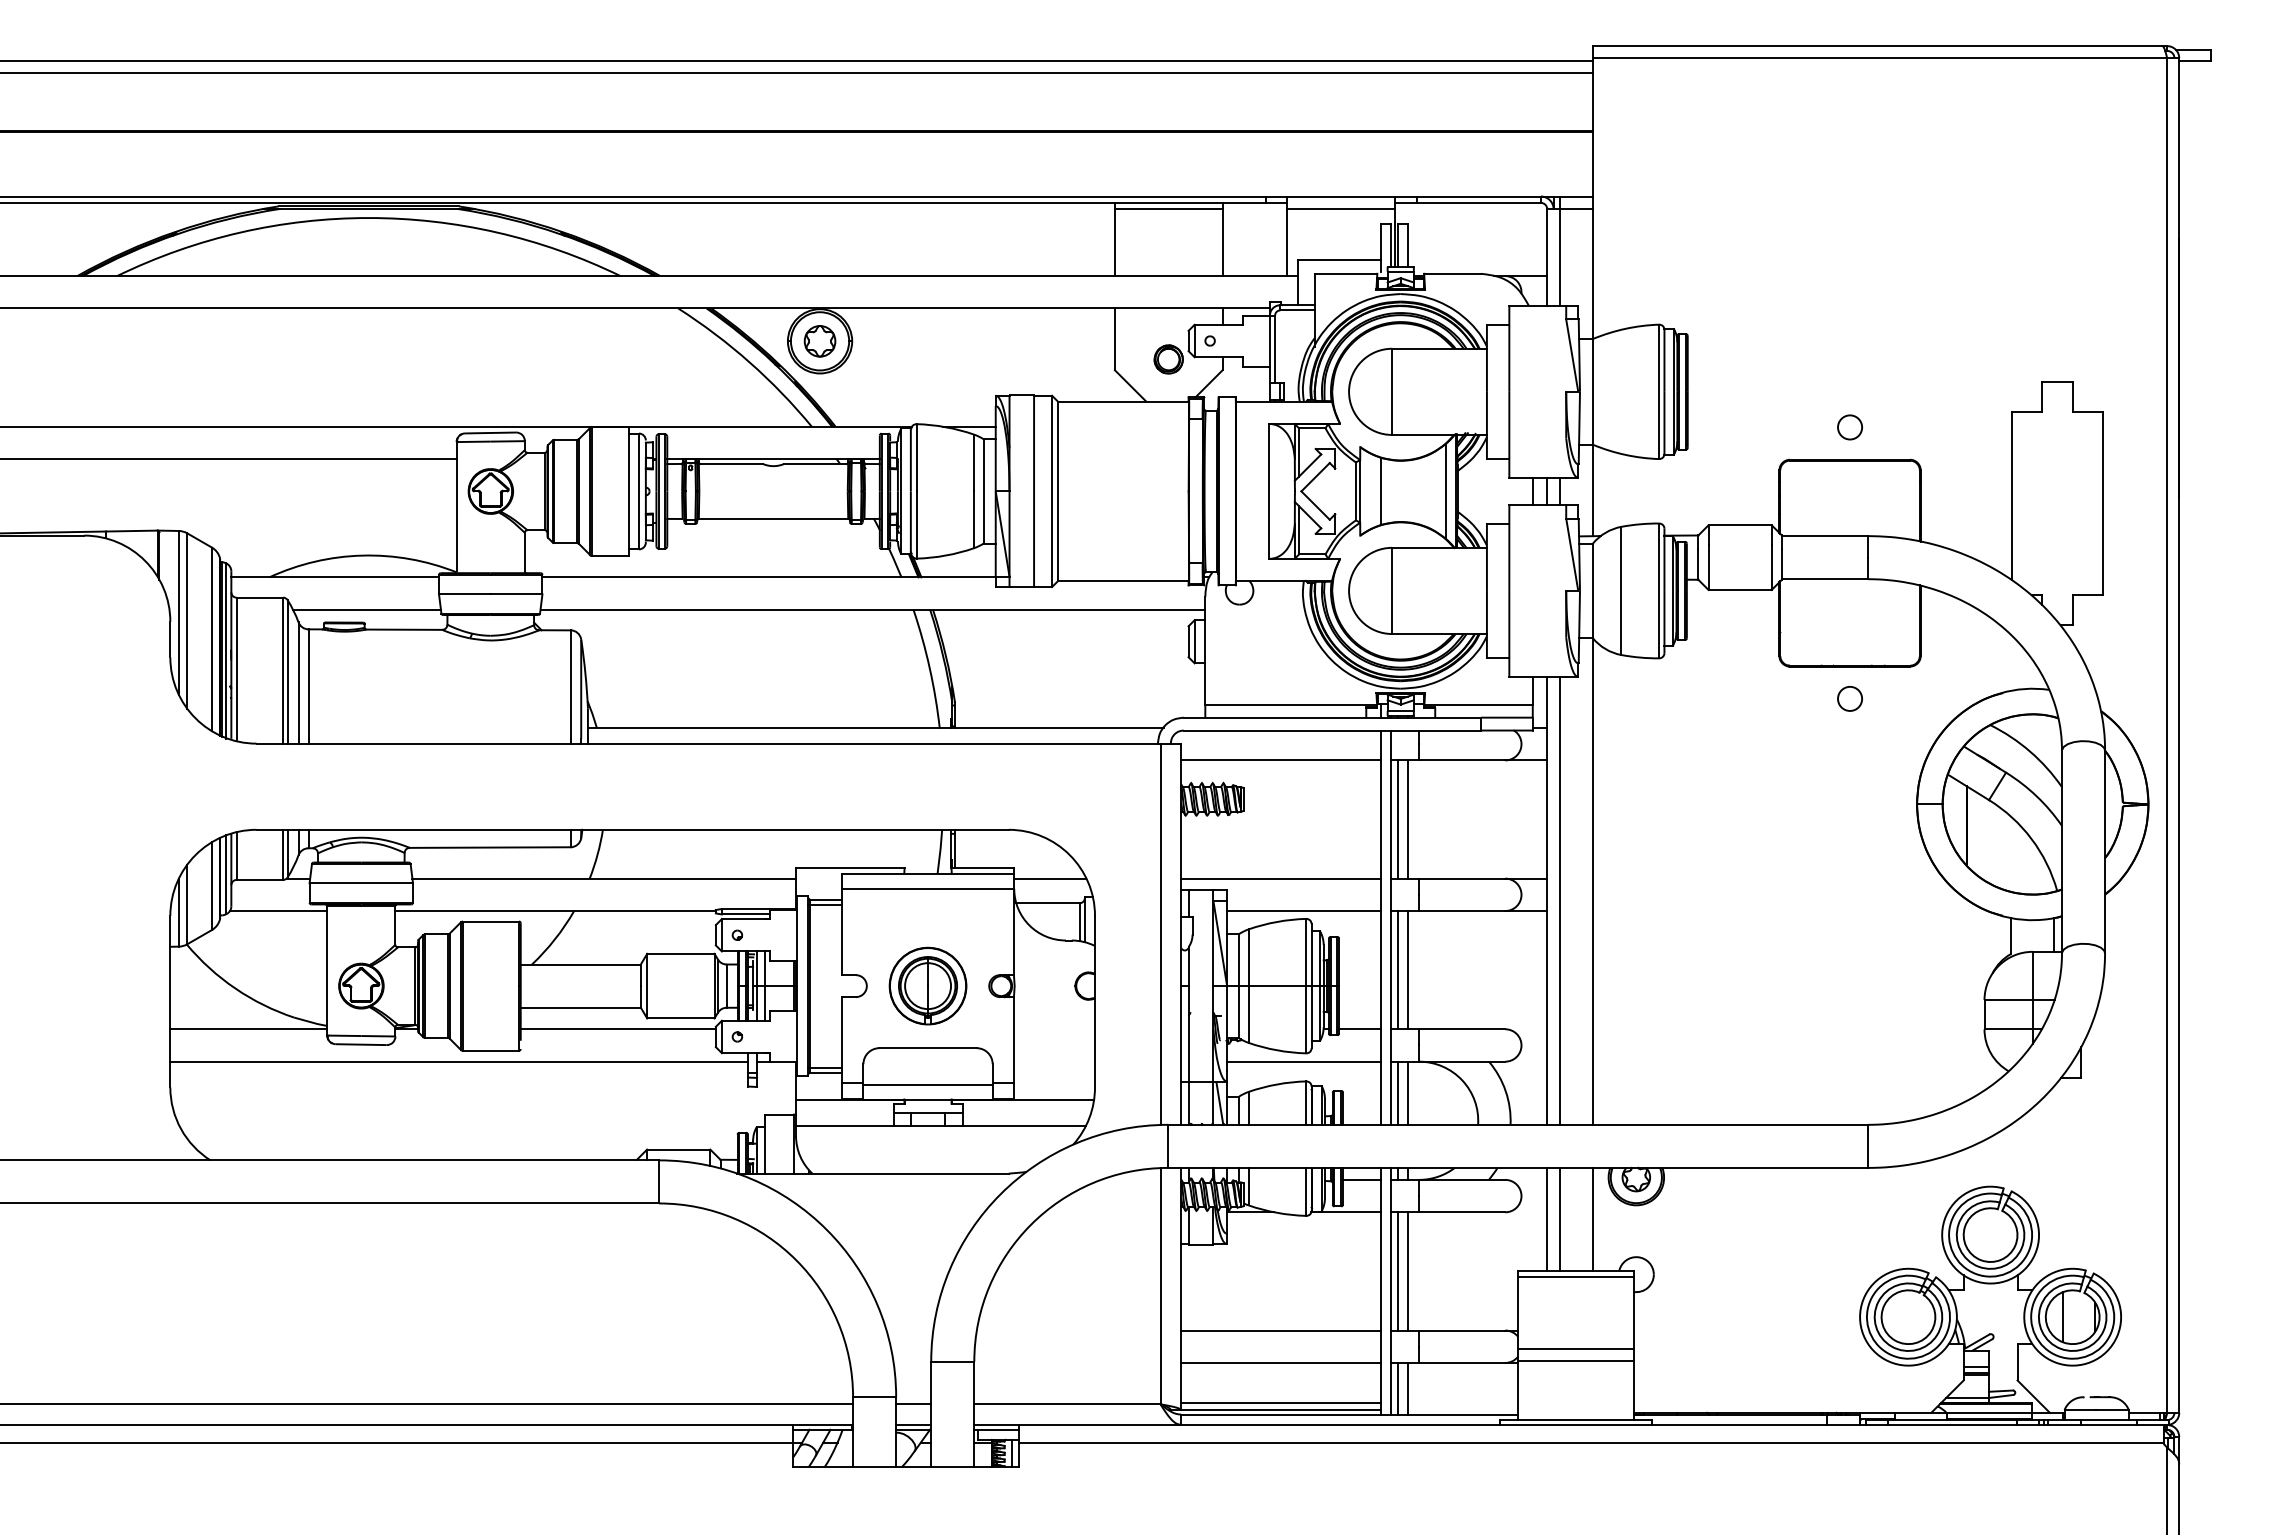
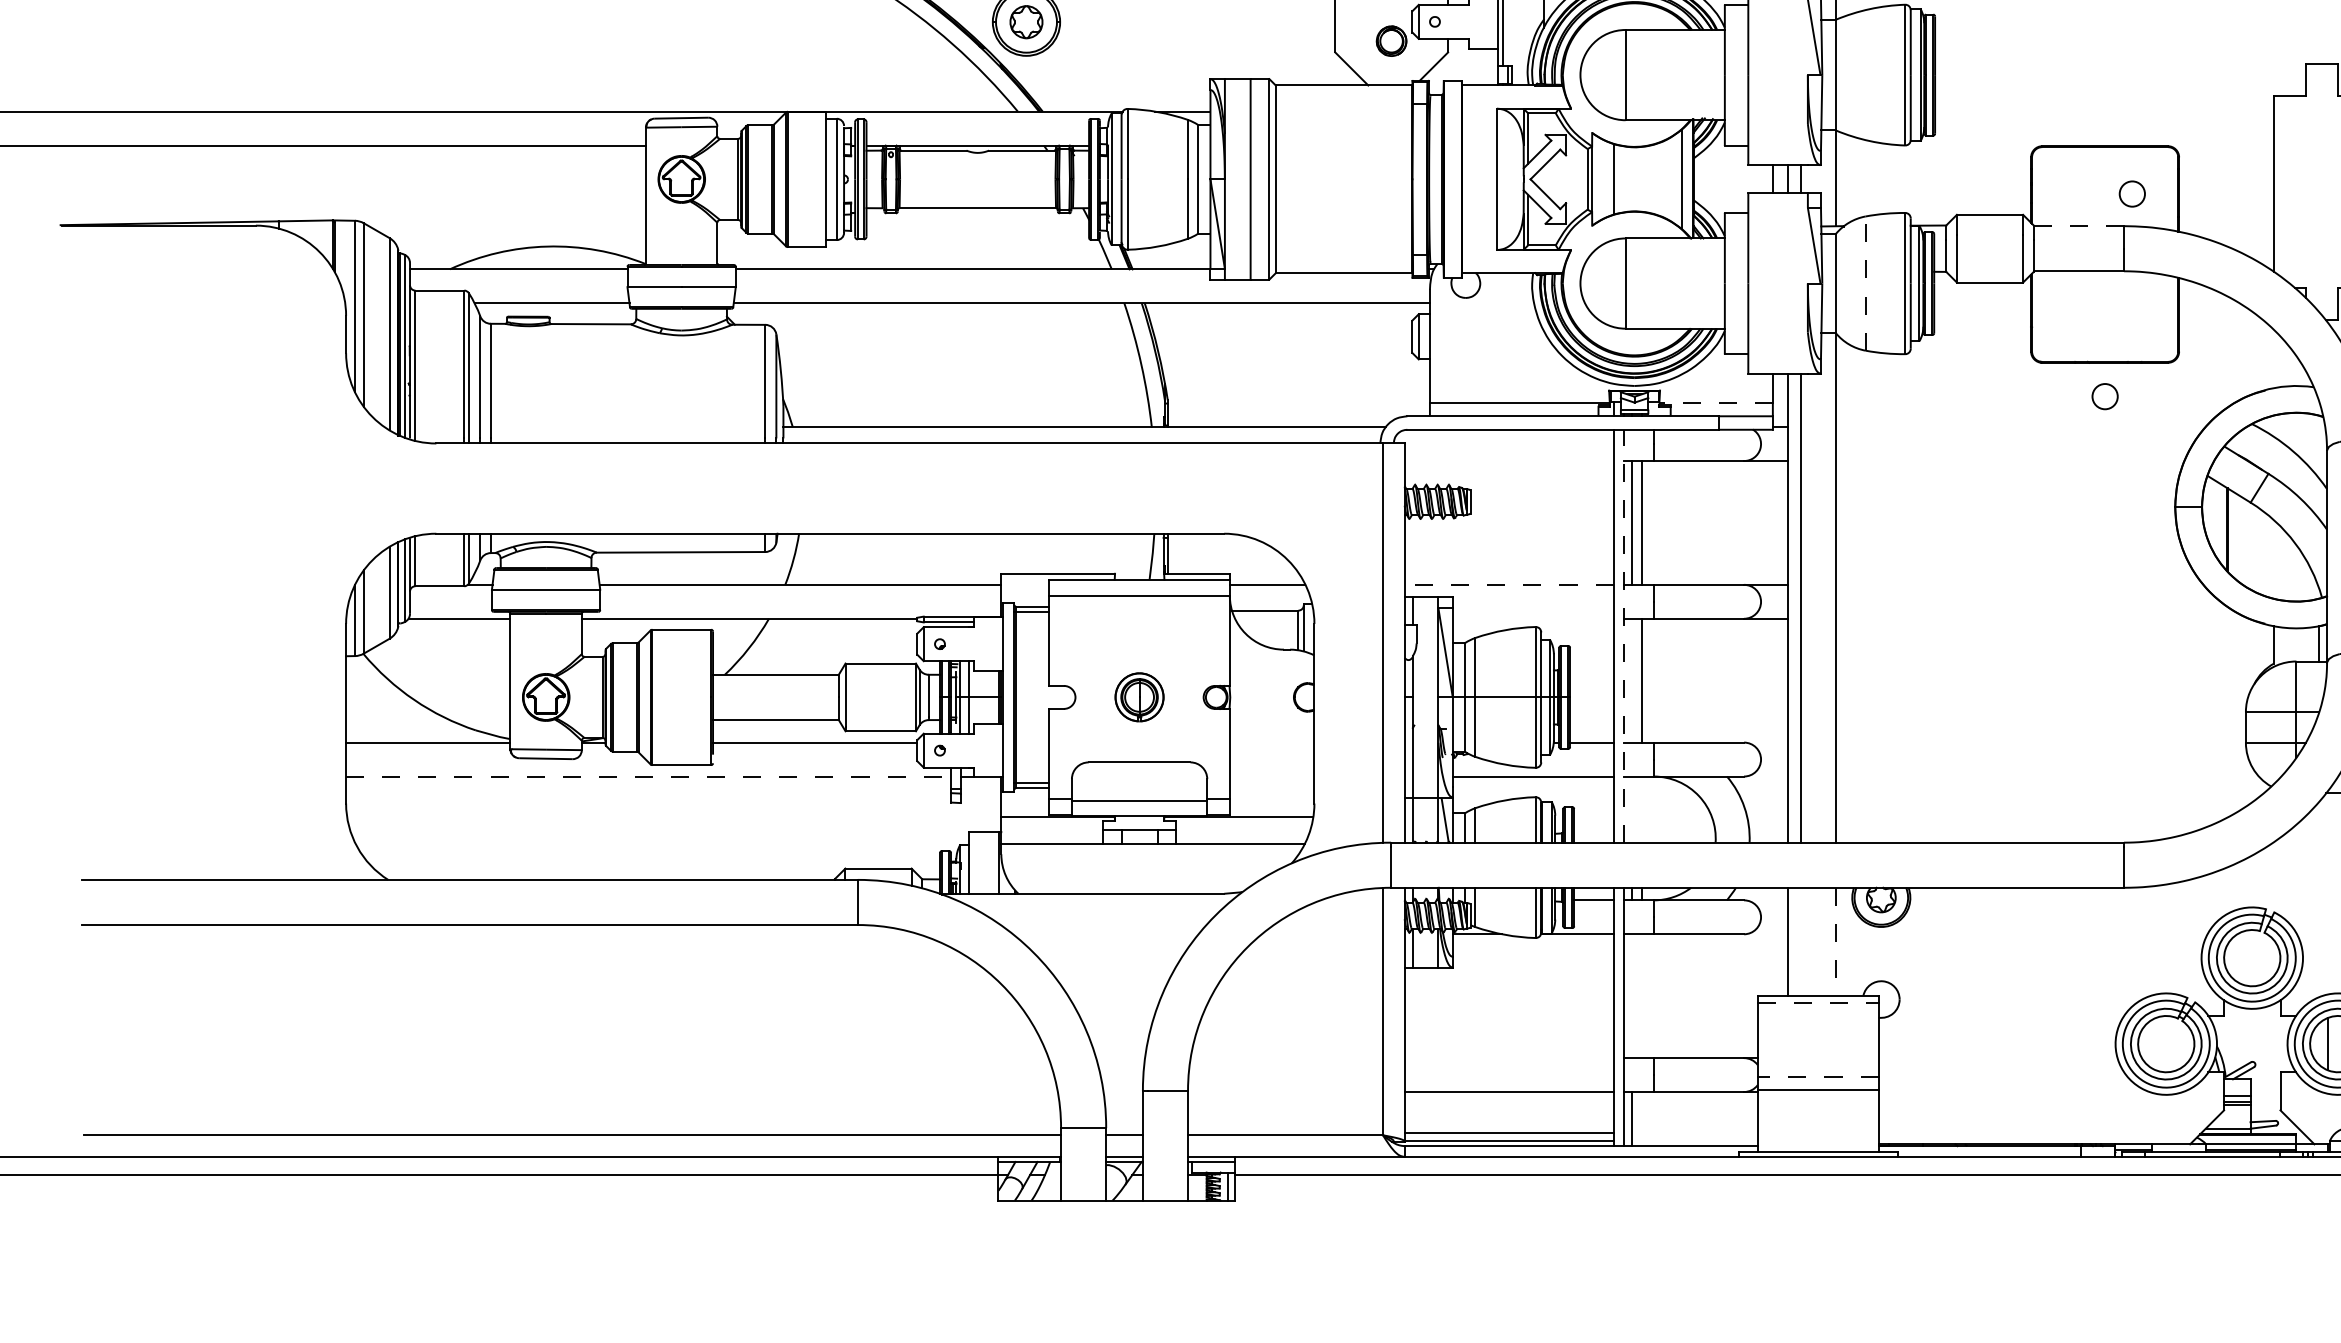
circle: (1849, 427) -> (2131, 194), moved
line: (1824, 536) -> (2078, 226), solid -> dashed
line: (1621, 590) -> (1865, 283), solid -> dashed
line: (1478, 704) -> (1716, 402), solid -> dashed
line: (1280, 760) -> (1508, 461), removed
line: (1280, 878) -> (1508, 584), solid -> dashed
line: (1303, 911) -> (1532, 619), removed
line: (1390, 927) -> (1623, 636), solid -> dashed
line: (1397, 970) -> (1631, 681), removed
part: (927, 985) -> (1139, 696), size x0.6
line: (459, 1061) -> (648, 776), solid -> dashed
line: (1397, 1092) -> (1631, 808), removed
line: (1407, 1092) -> (1641, 808), removed
line: (1560, 1219) -> (1801, 941), removed
line: (1593, 1219) -> (1836, 941), solid -> dashed
line: (1397, 1271) -> (1631, 996), removed
line: (1407, 1271) -> (1641, 996), removed
line: (1576, 1277) -> (1818, 1002), solid -> dashed
line: (1280, 1330) -> (1508, 1058), removed
line: (1576, 1348) -> (1818, 1076), solid -> dashed
line: (1407, 1388) -> (1641, 1118), removed

